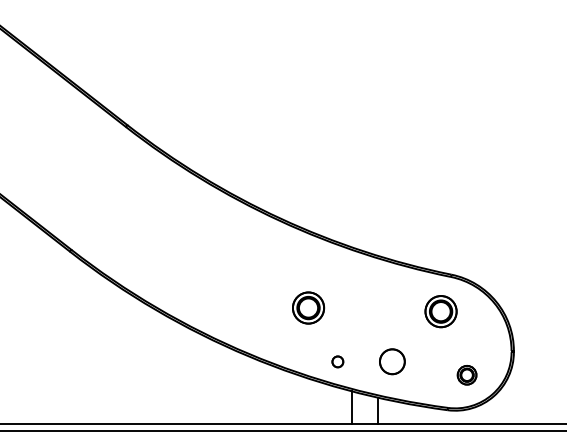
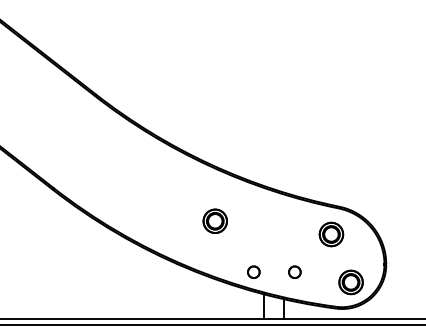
part: (308, 307) -> (215, 220), moved
circle: (337, 361) -> (253, 272), size x1.43
part: (392, 361) -> (294, 272), size x0.62
part: (466, 374) -> (350, 281), size x1.67

